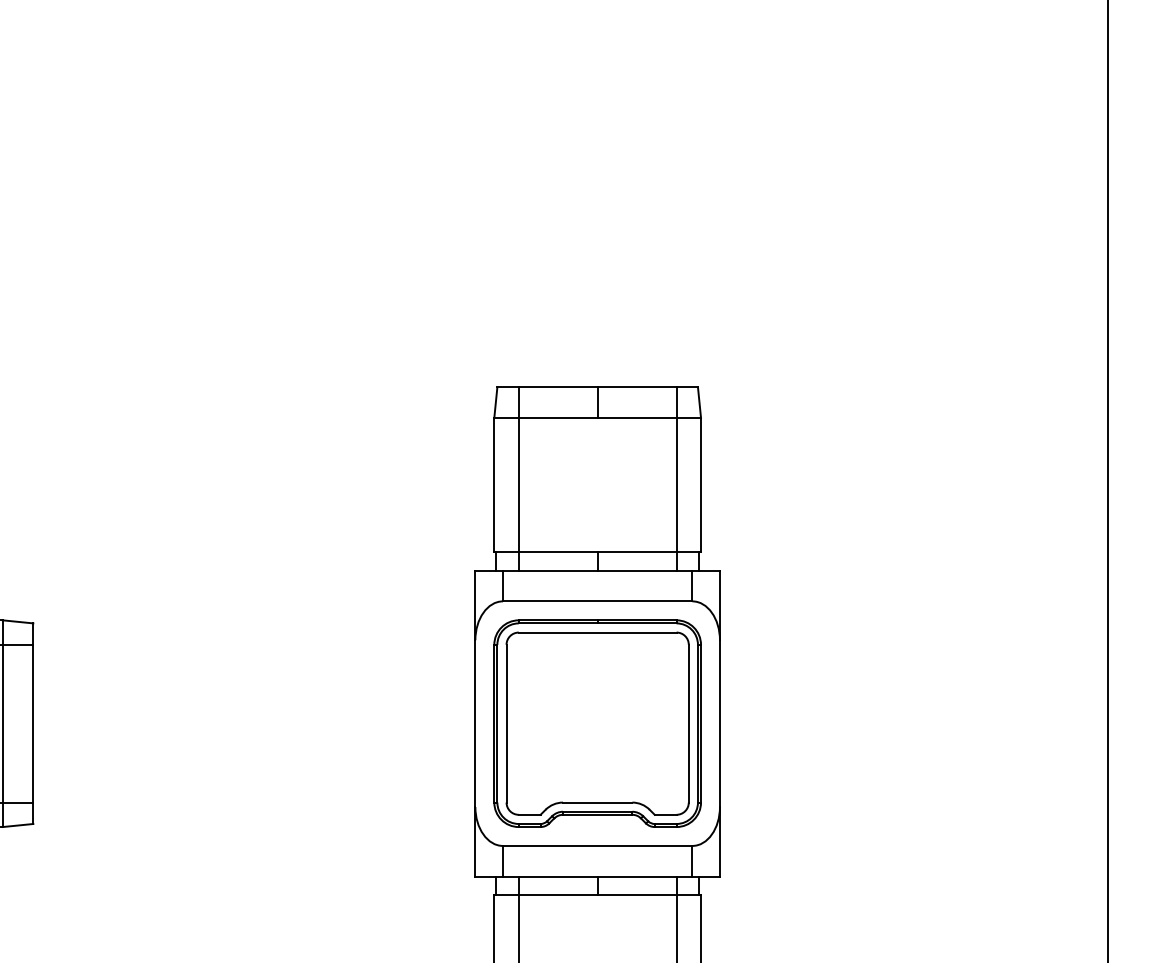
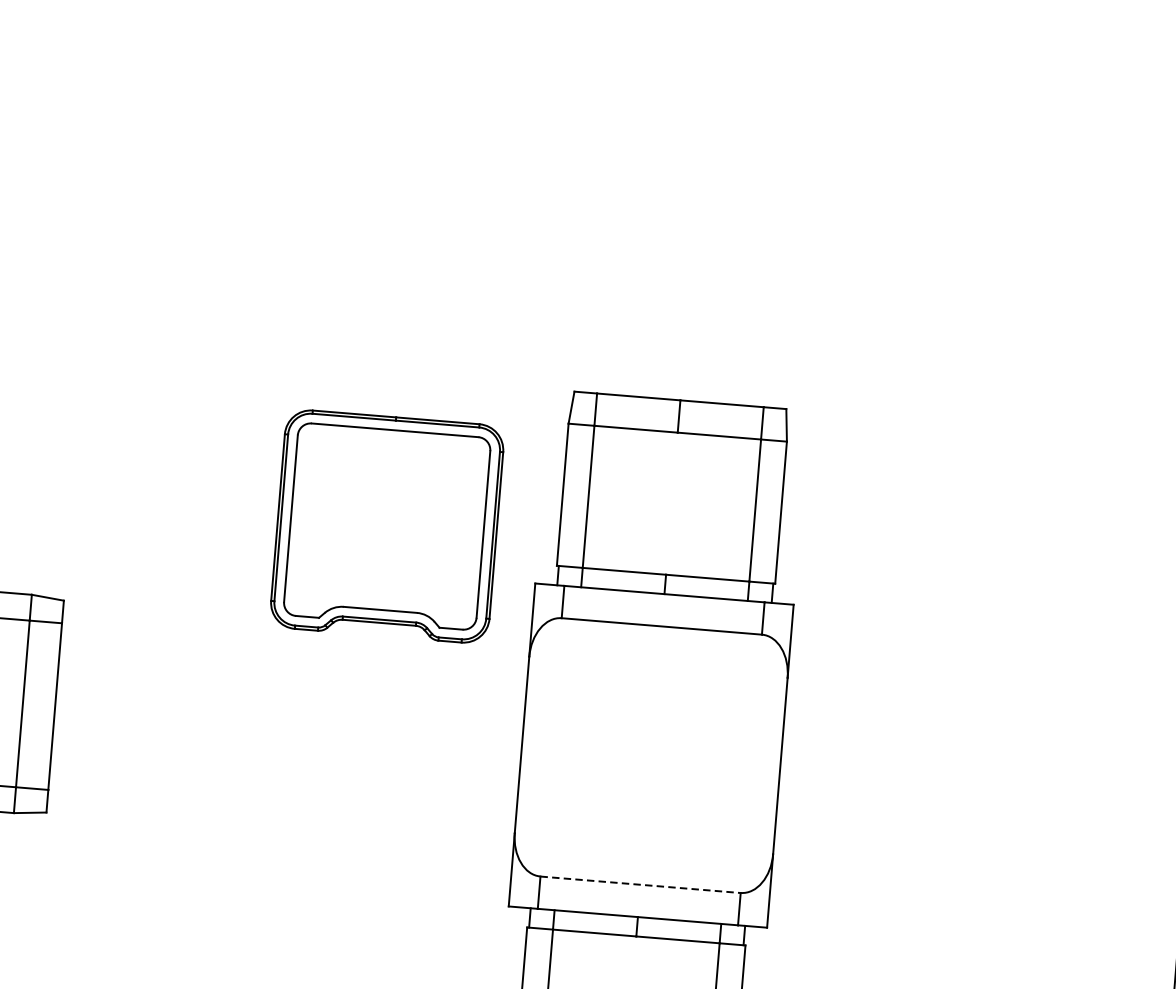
part: (597, 723) -> (387, 526), moved
line: (597, 846) -> (640, 885), solid -> dashed

